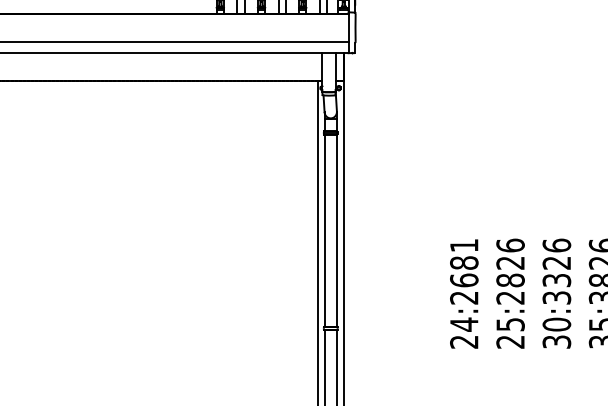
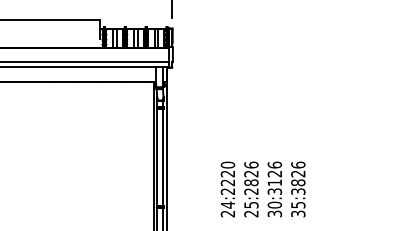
text: (463, 262) -> (227, 173), 24:2681 -> 24:2220
text: (556, 279) -> (274, 182), 30:3326 -> 30:3126

